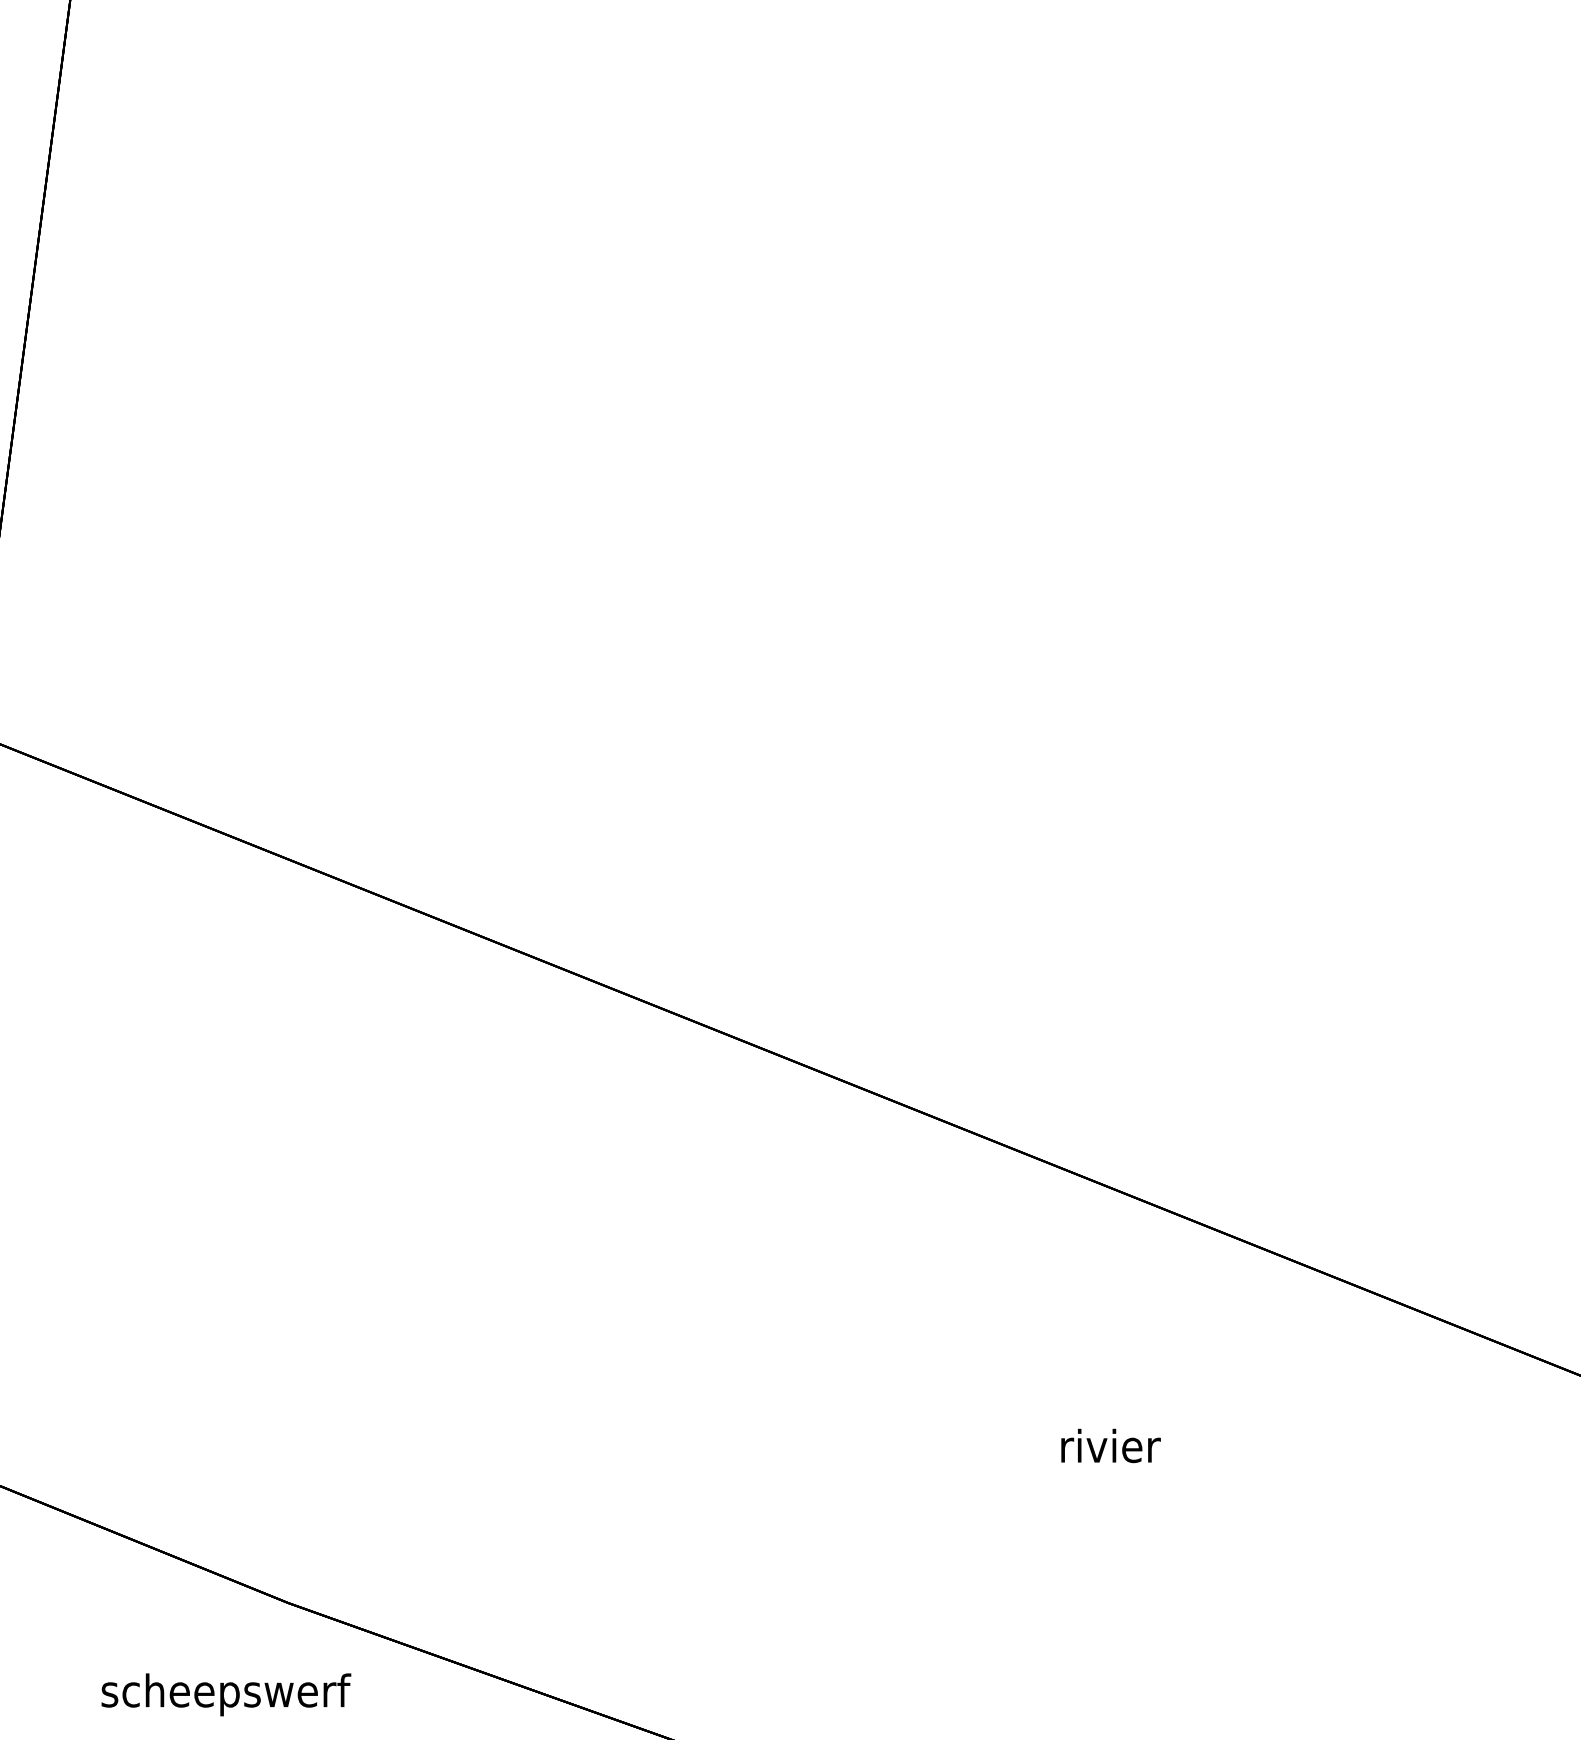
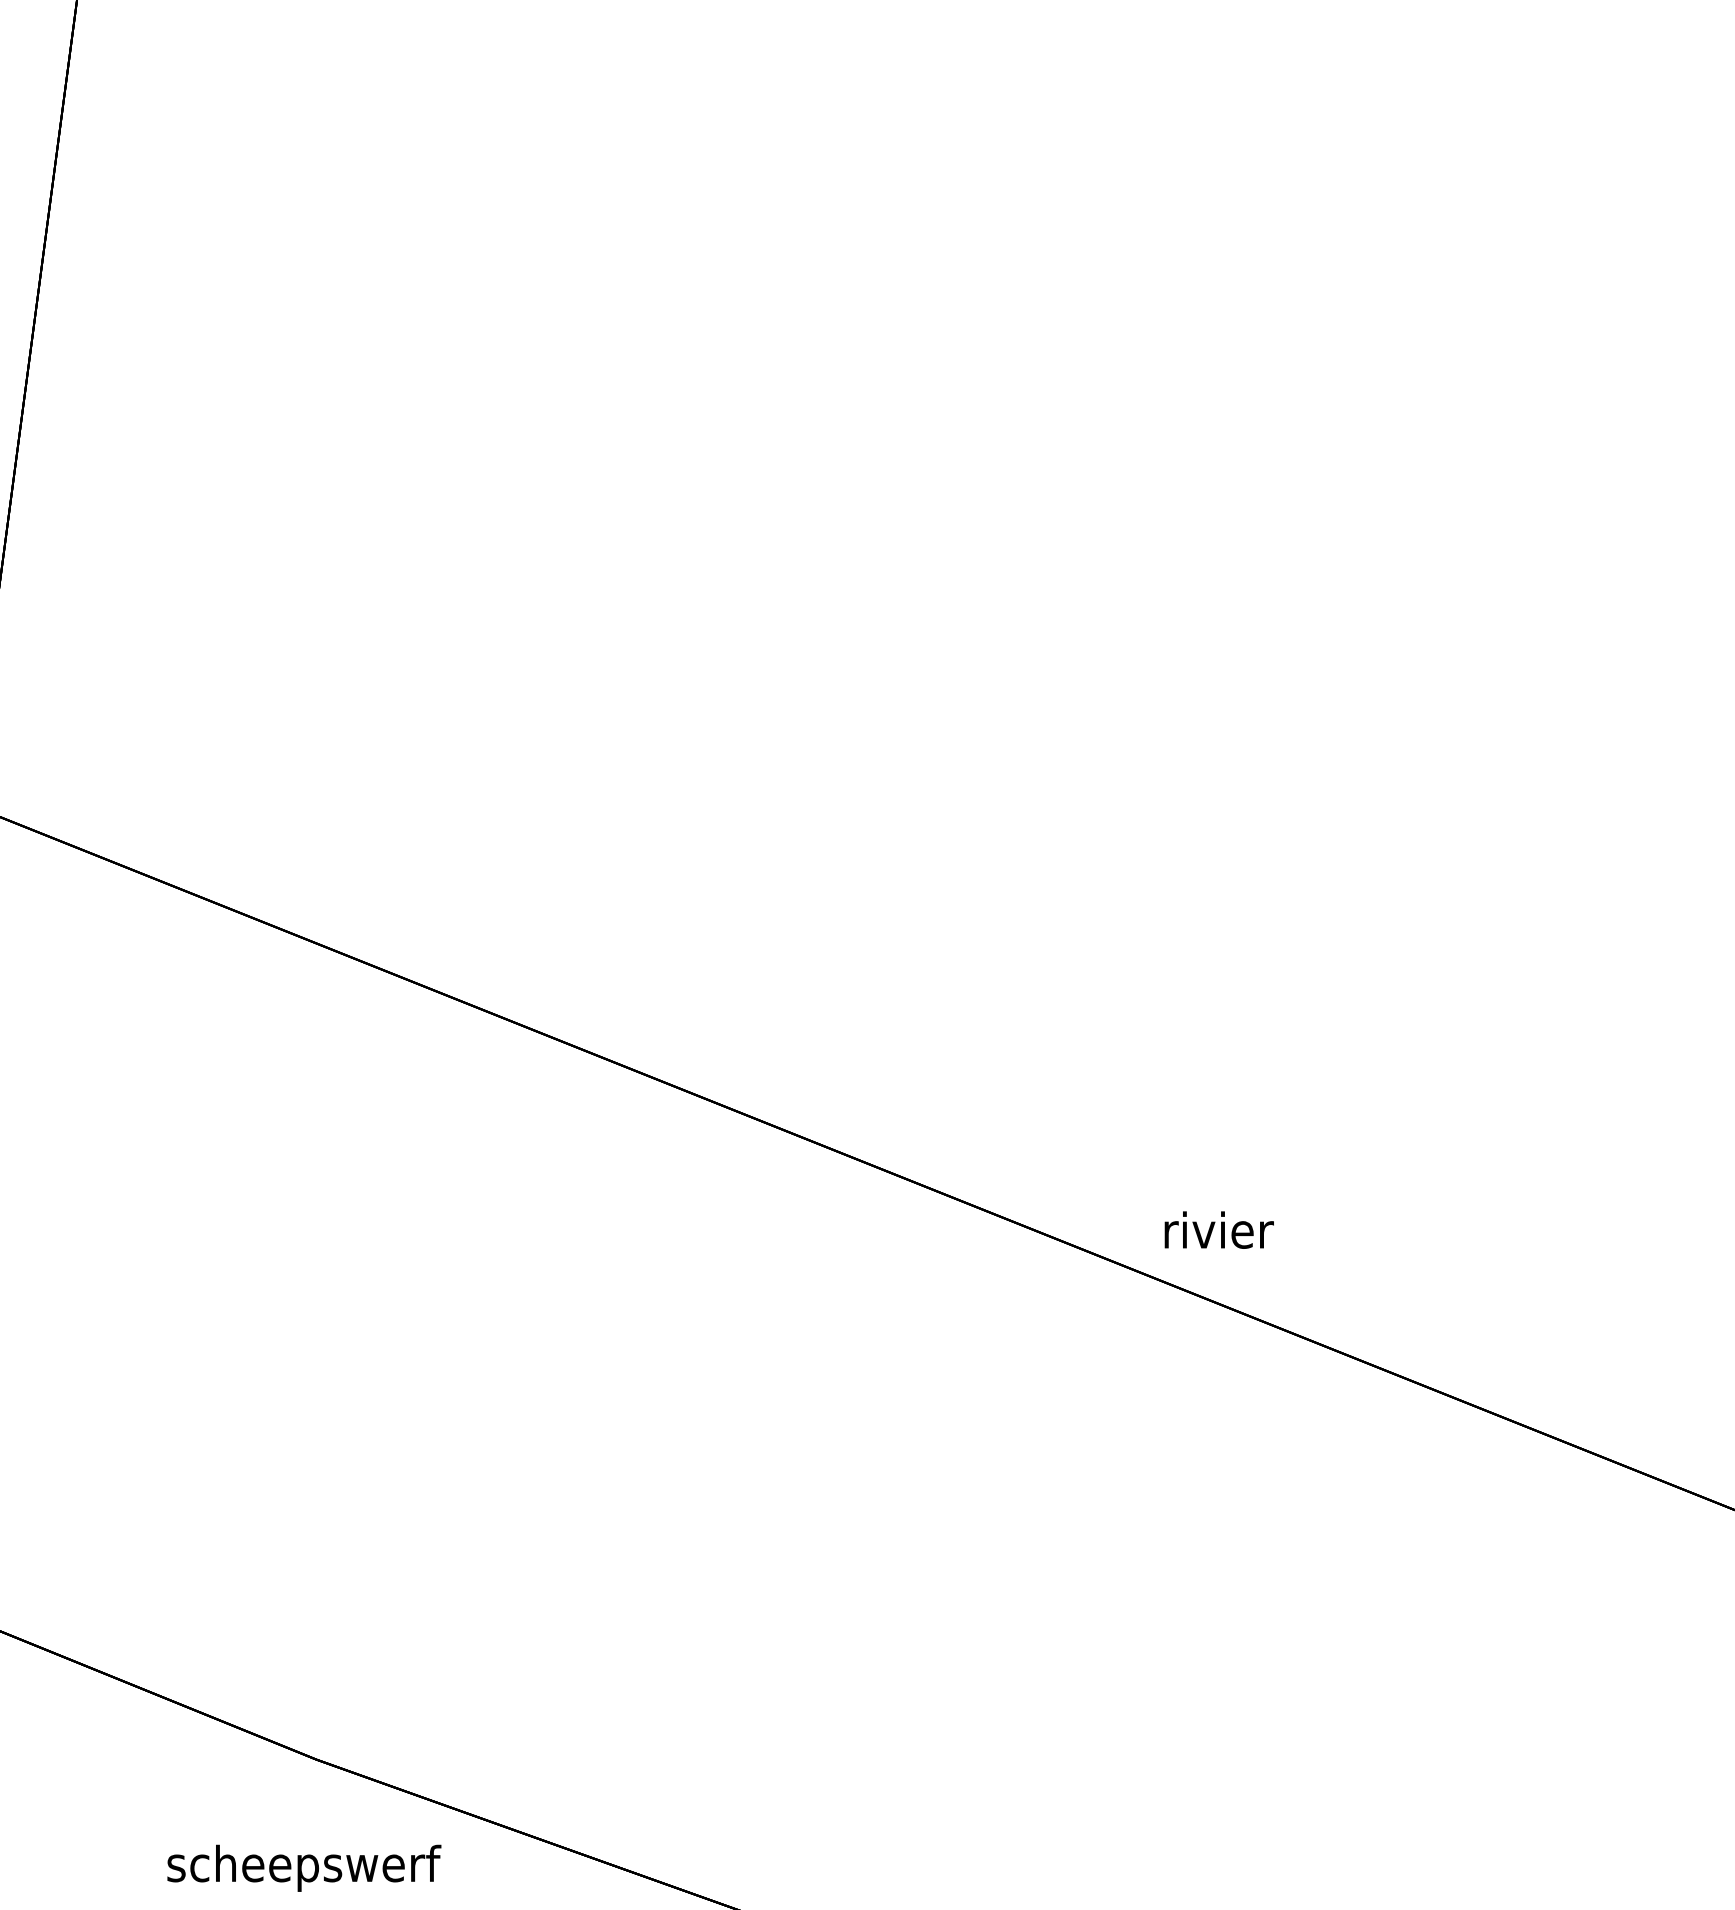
text: (1110, 1445) -> (1218, 1229), moved
text: (226, 1694) -> (304, 1867), moved

